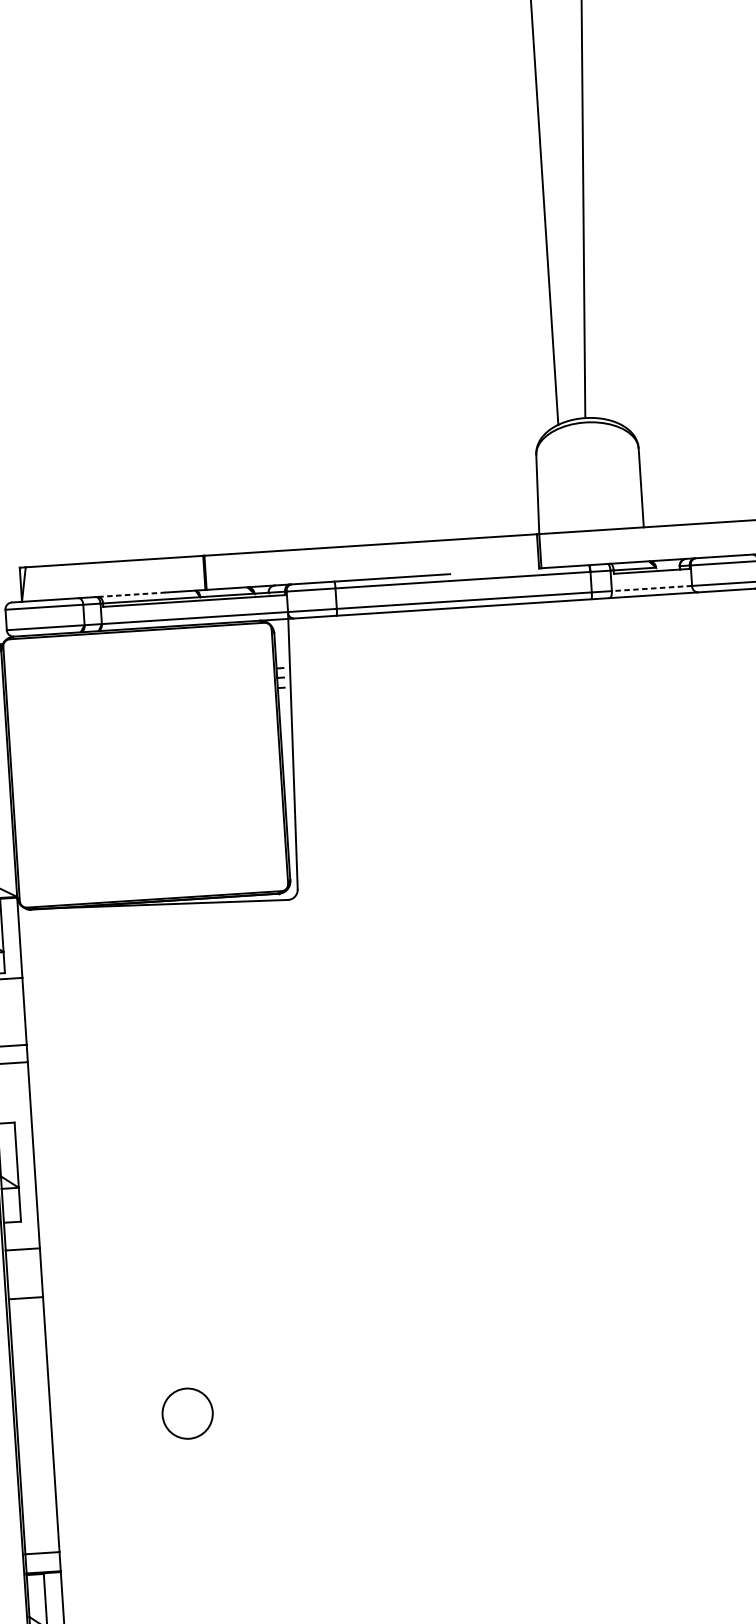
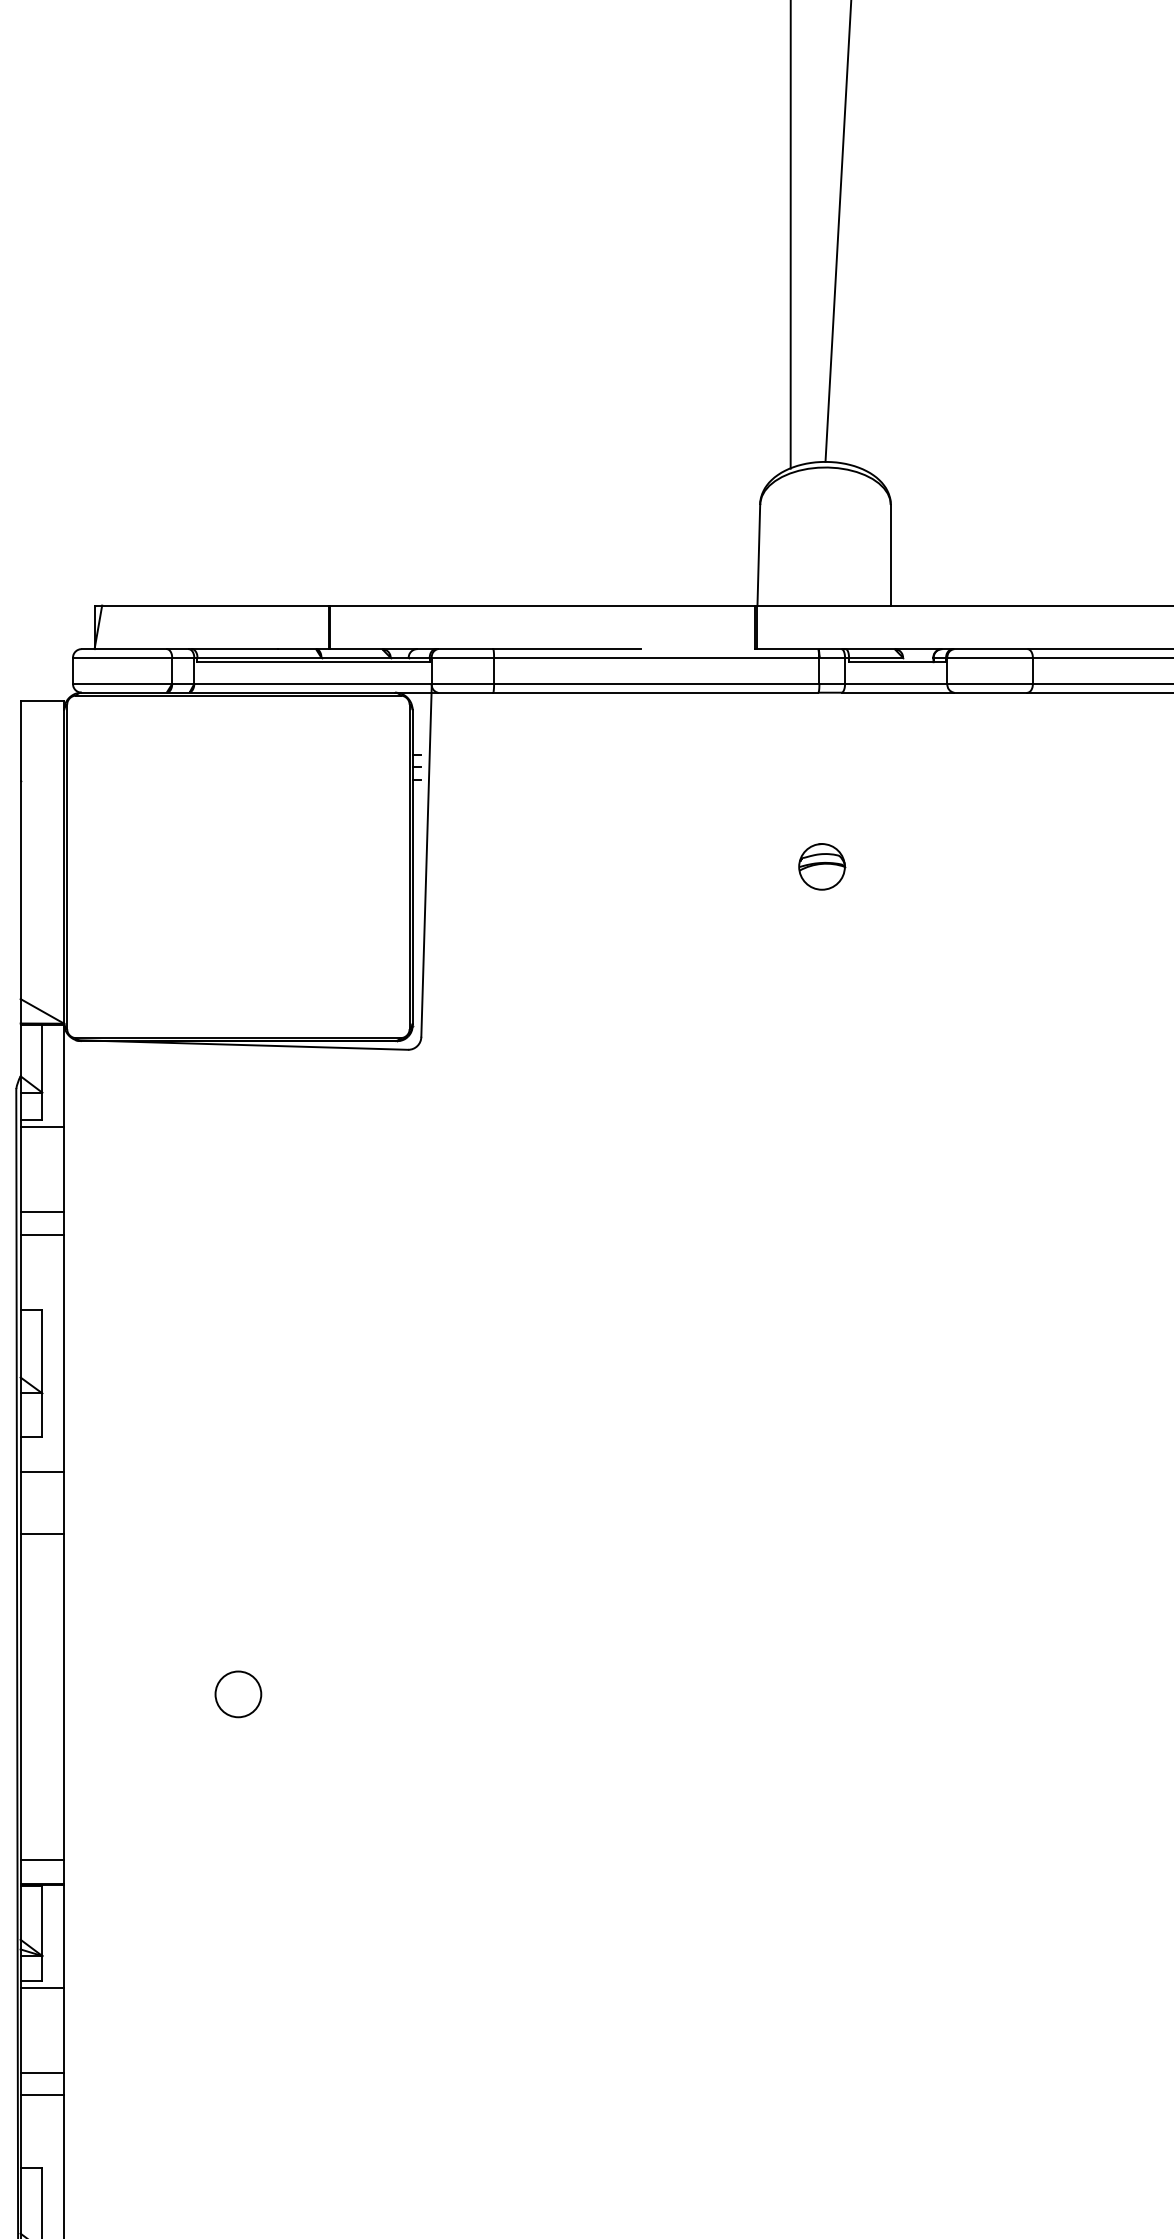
line: (651, 588) -> (895, 683), dashed -> solid
line: (132, 594) -> (235, 649), dashed -> solid
part: (603, 735) -> (822, 866), added
circle: (187, 1413) -> (238, 1694), size x0.71

